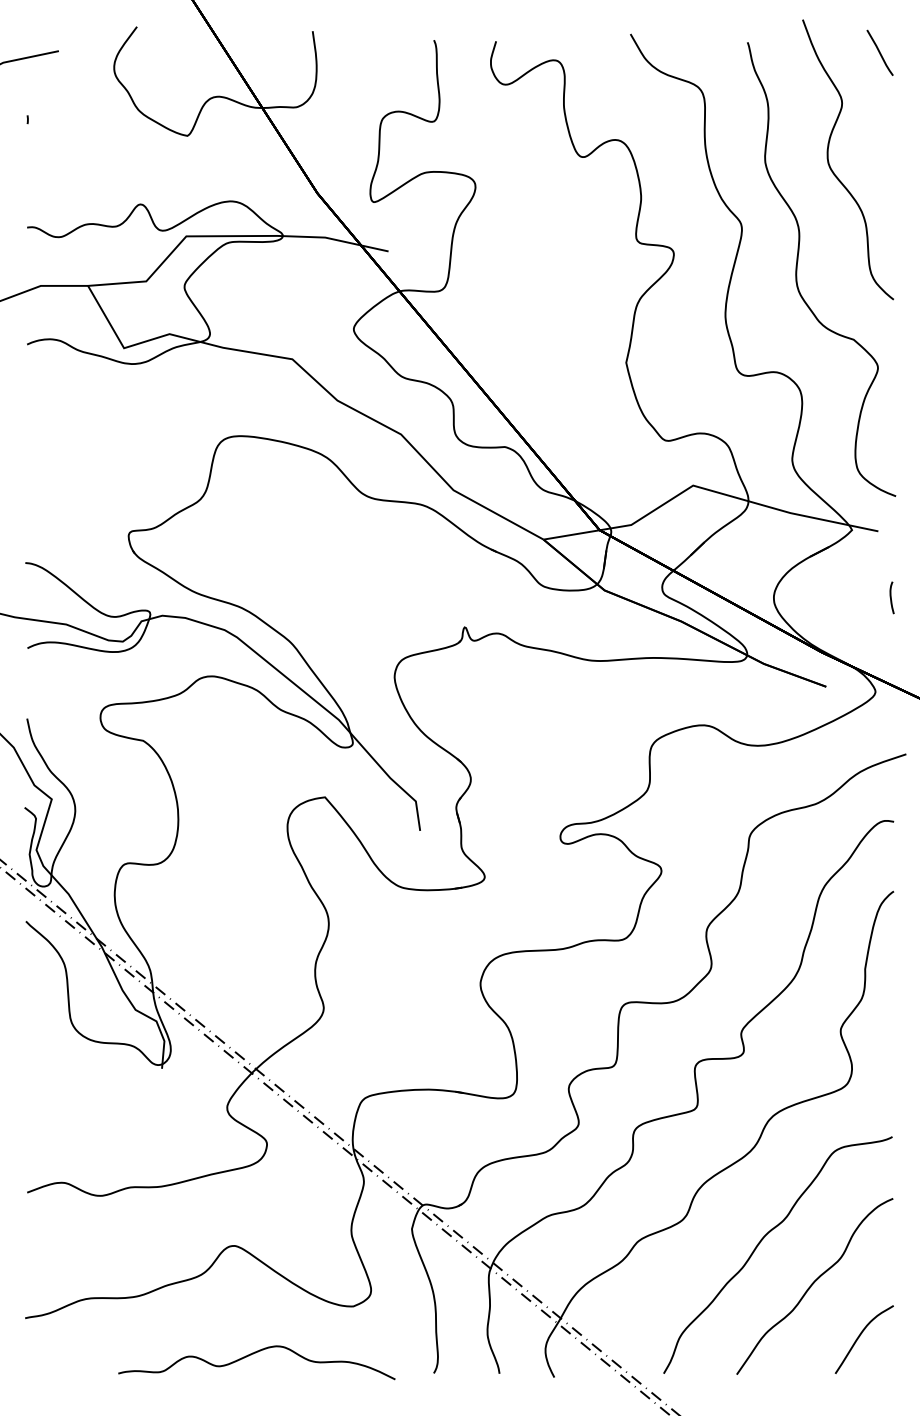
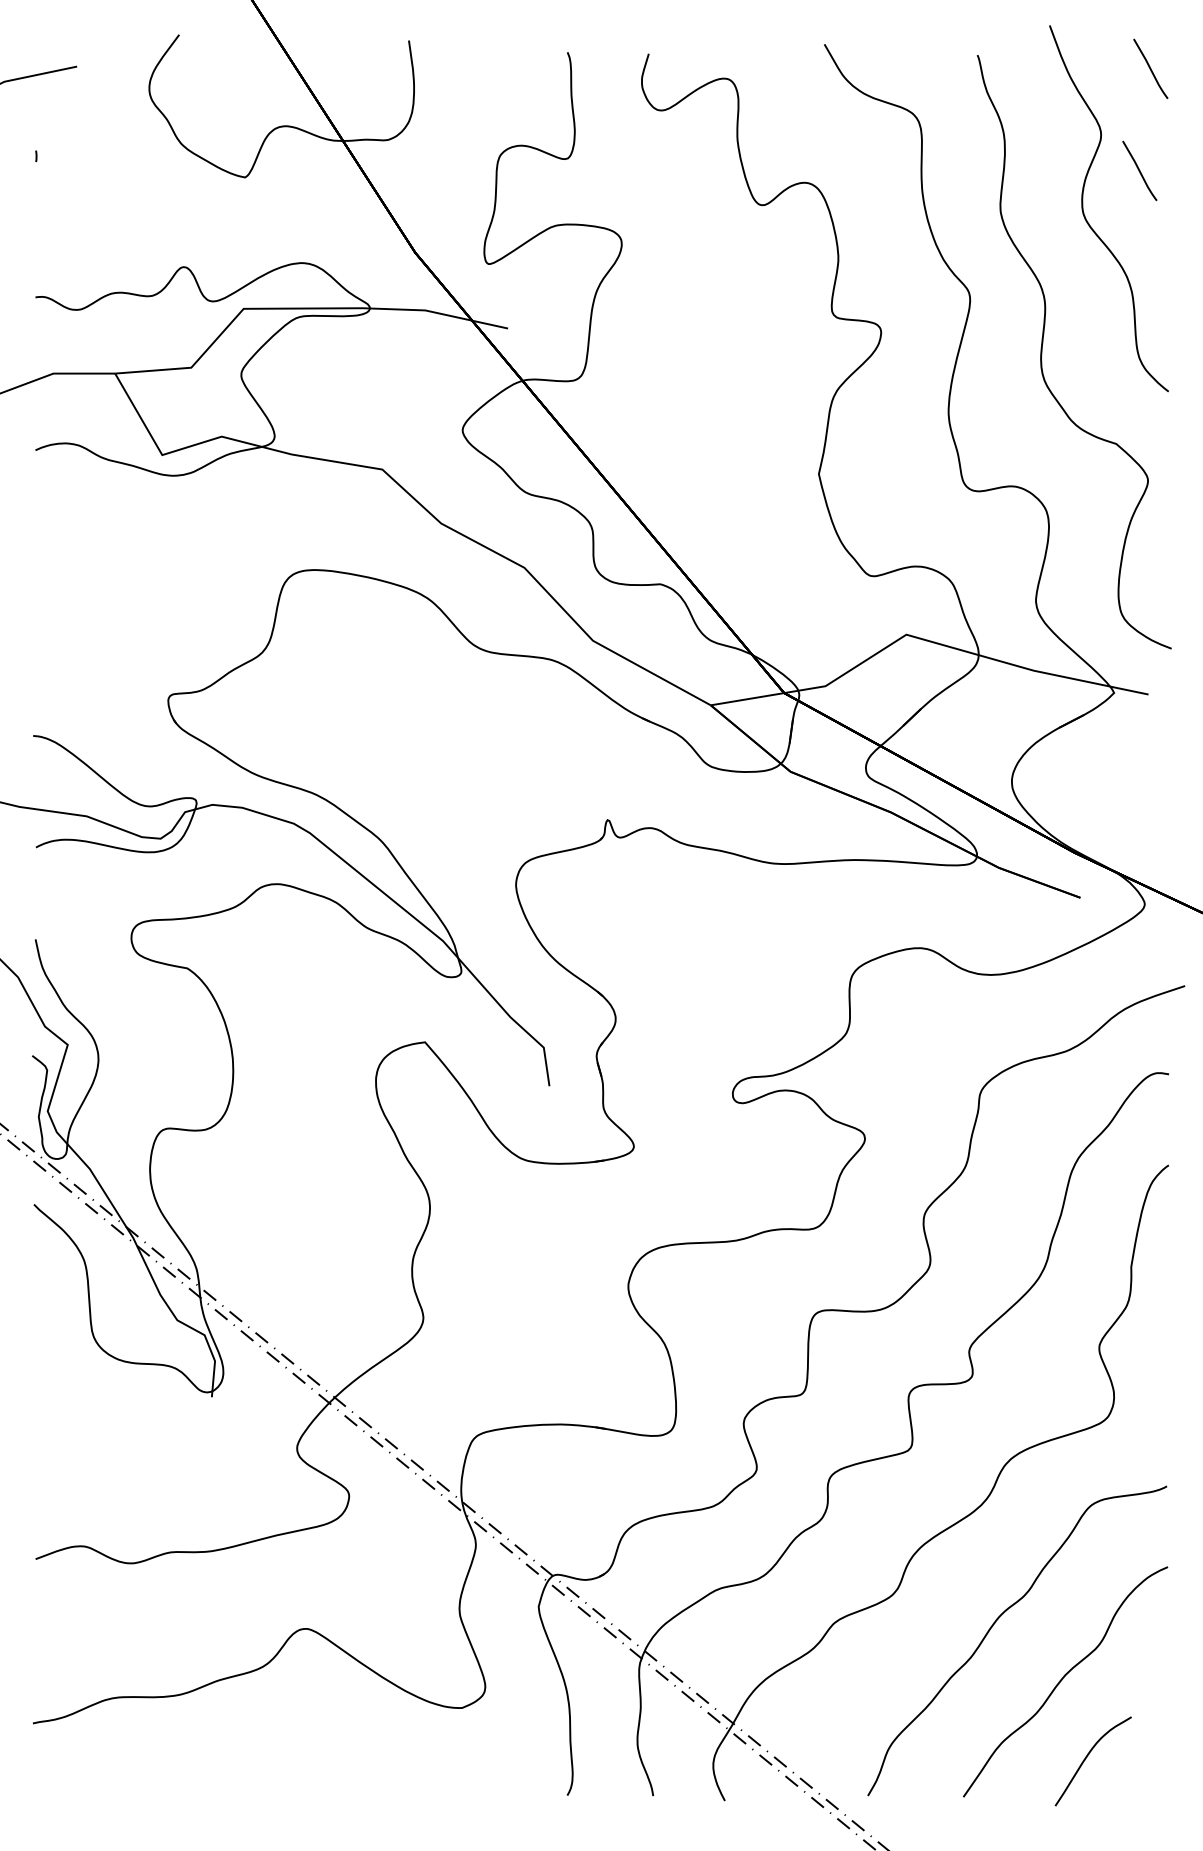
curve: (871, 130) -> (1139, 170), added
curve: (891, 597) -> (1165, 781), removed
curve: (859, 1336) -> (1087, 1757), moved
curve: (251, 1355) -> (329, 1771), removed

